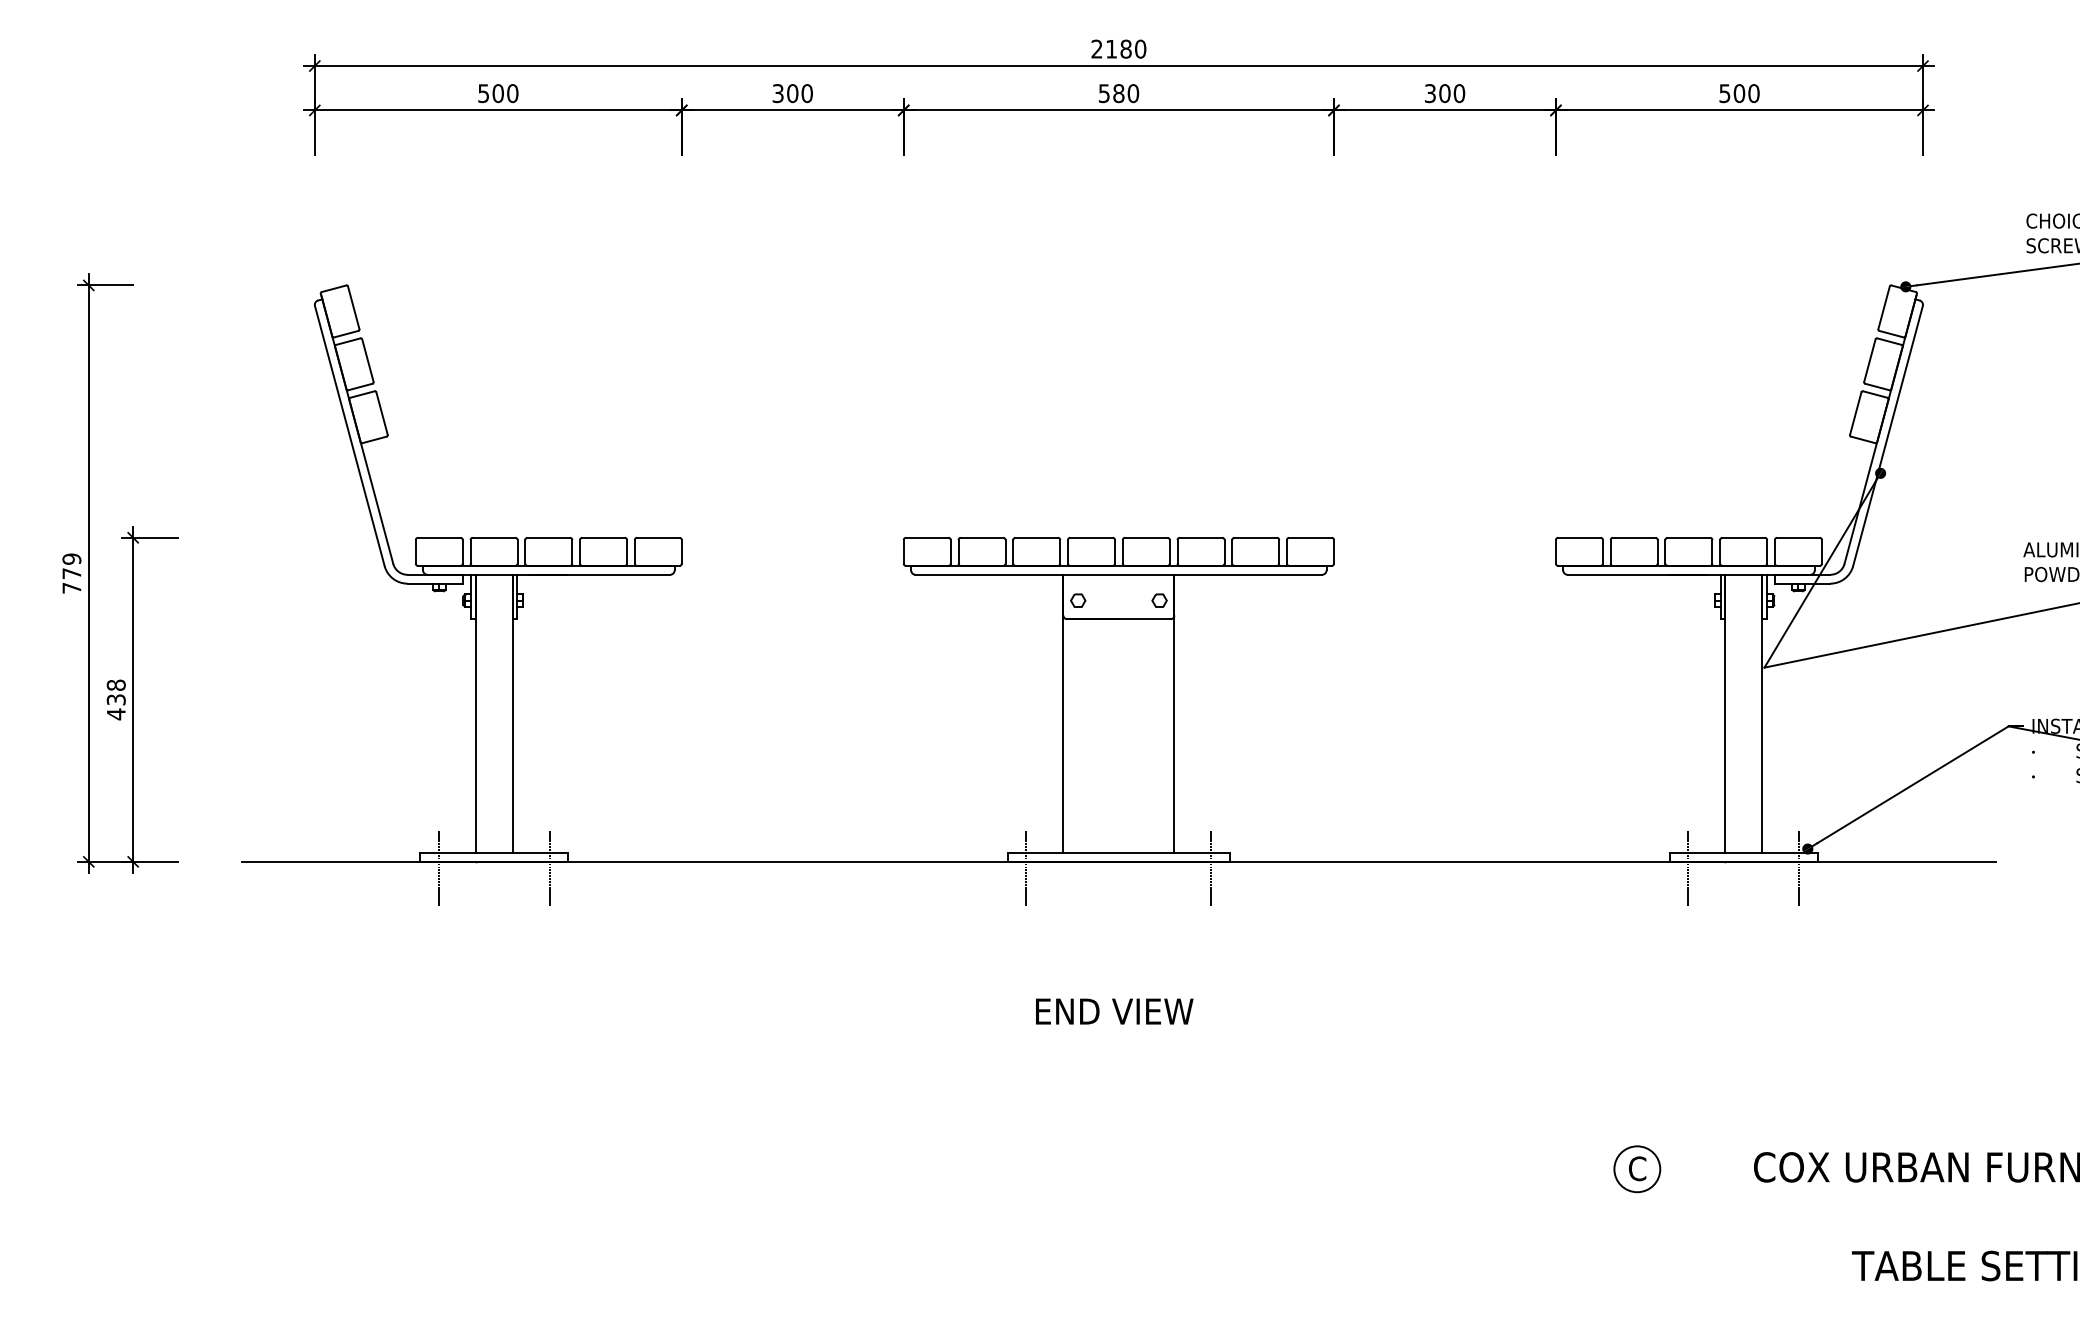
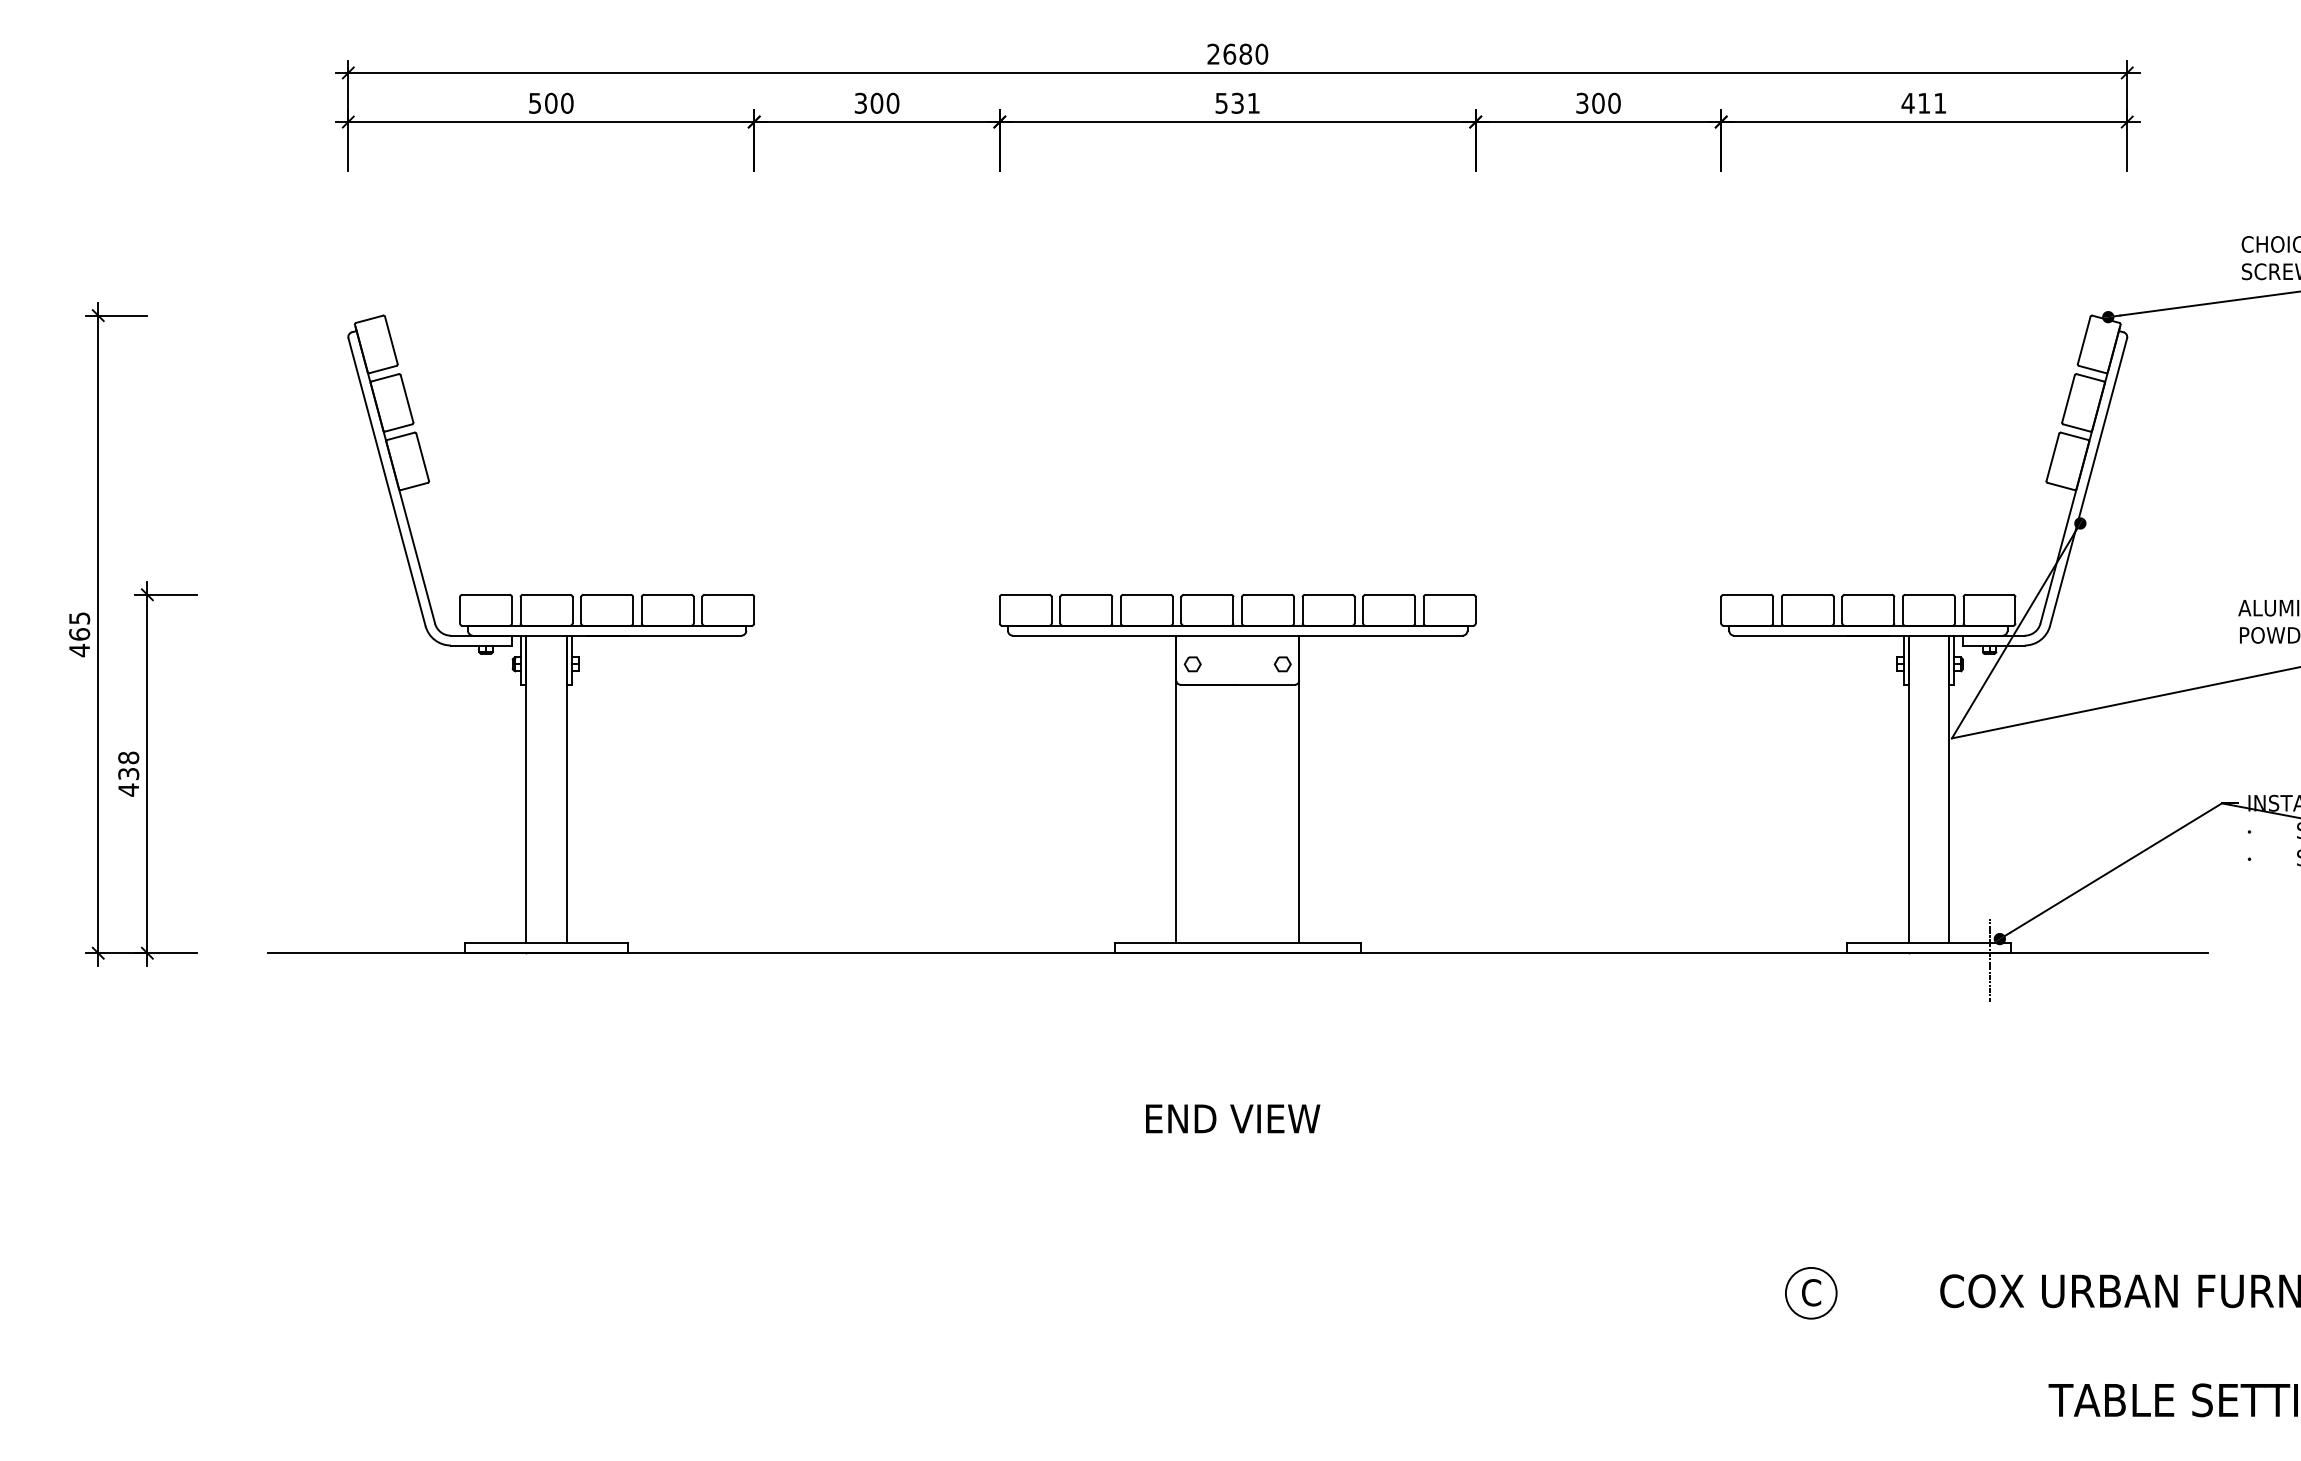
text: (1111, 48) -> (1229, 53), 2180 -> 2680
text: (1125, 92) -> (1245, 102), 580 -> 531
text: (1738, 92) -> (1923, 102), 500 -> 411
text: (71, 573) -> (79, 634), 779 -> 465
line: (438, 868) -> (485, 960), removed
line: (550, 868) -> (608, 960), removed
line: (1026, 868) -> (1135, 960), removed
line: (1211, 868) -> (1340, 960), removed
line: (1688, 868) -> (1867, 960), removed

